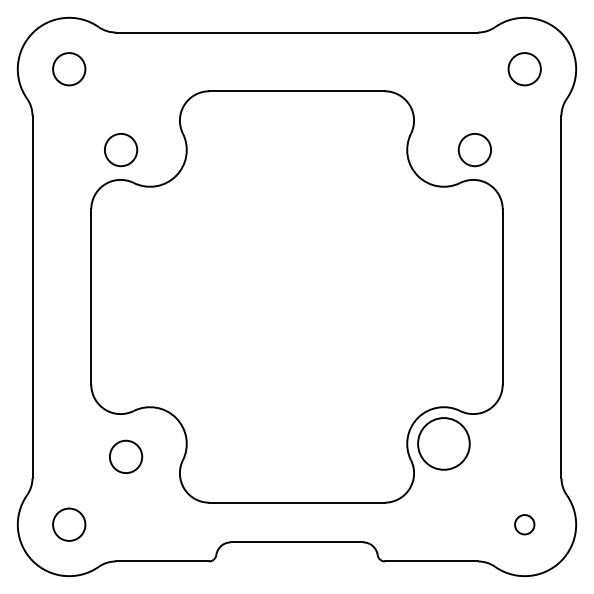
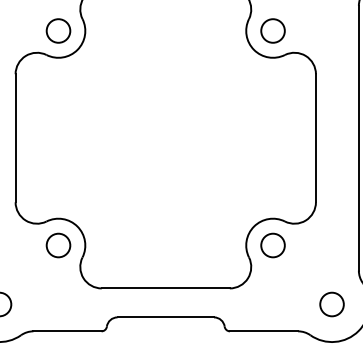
circle: (121, 150) -> (58, 31), moved
circle: (474, 150) -> (272, 31), moved
circle: (443, 443) -> (272, 245), size x0.62
circle: (126, 456) -> (58, 245), moved
circle: (524, 524) -> (331, 304), size x1.67

